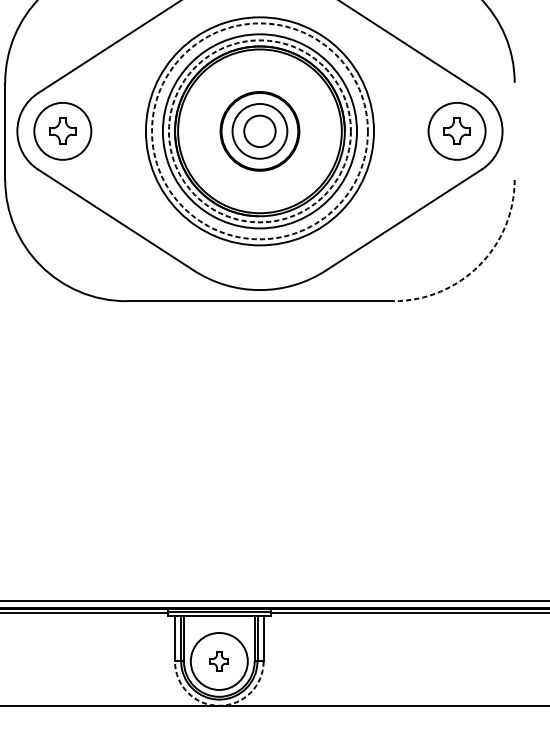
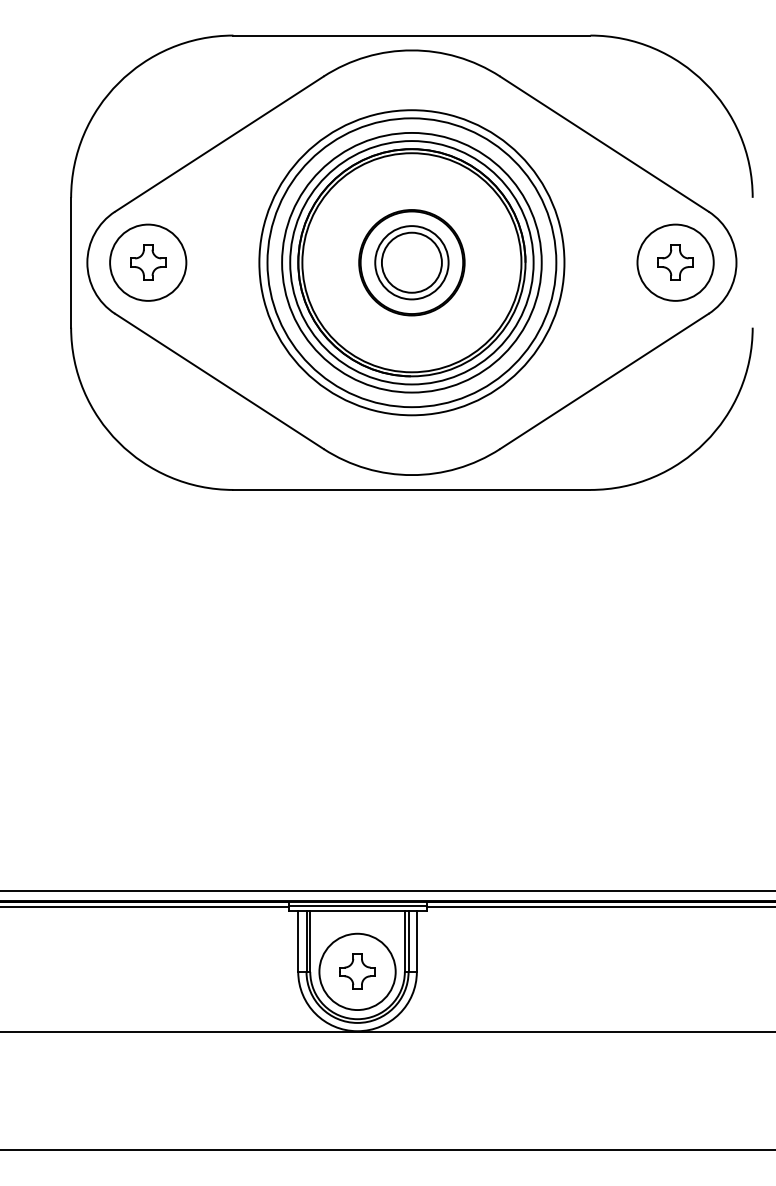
circle: (259, 131) -> (411, 262), dashed -> solid
circle: (259, 131) -> (411, 262), dashed -> solid
circle: (259, 131) -> (411, 262), size x1.43
arc: (479, 265) -> (705, 442), dashed -> solid
part: (219, 661) -> (357, 971), size x1.43
arc: (219, 706) -> (357, 1031), dashed -> solid

